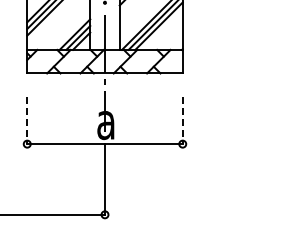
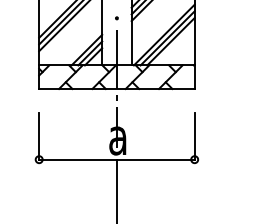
line: (27, 120) -> (39, 136), dashed -> solid
line: (182, 120) -> (194, 136), dashed -> solid

